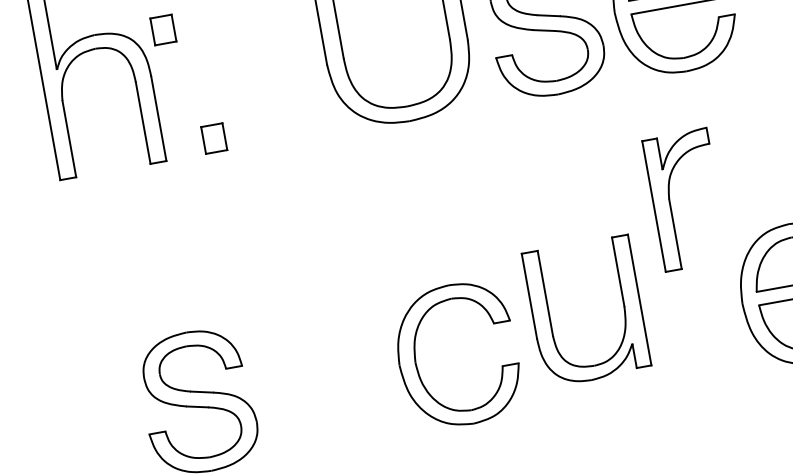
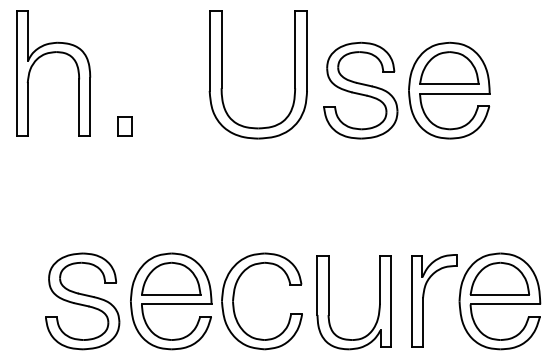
part: (162, 29) -> (103, 47), removed
part: (670, 196) -> (424, 296), moved
part: (551, 317) -> (329, 302), moved
part: (326, 378) -> (171, 301), added

